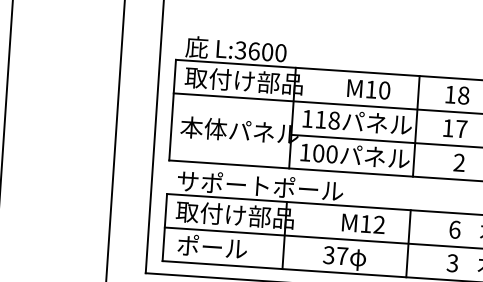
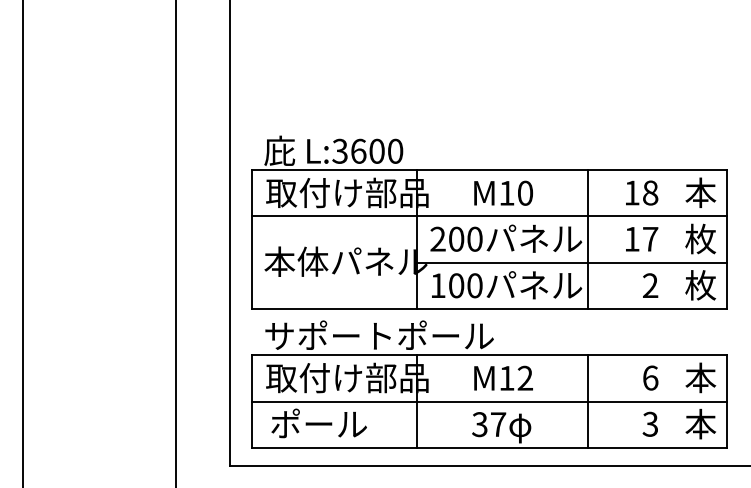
text: (368, 88) -> (503, 192), moved
text: (320, 119) -> (456, 238), 118 -> 200
text: (363, 223) -> (503, 377), moved

